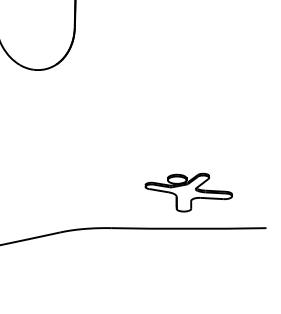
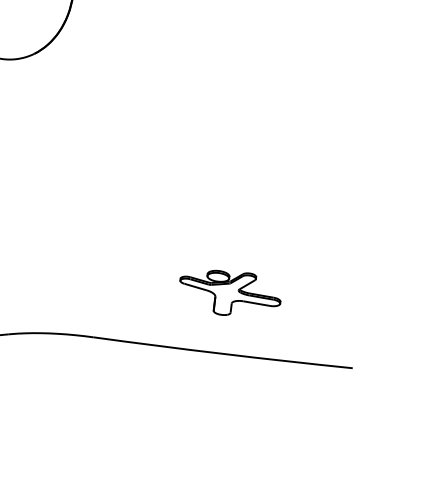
part: (188, 192) -> (229, 293), size x0.7

